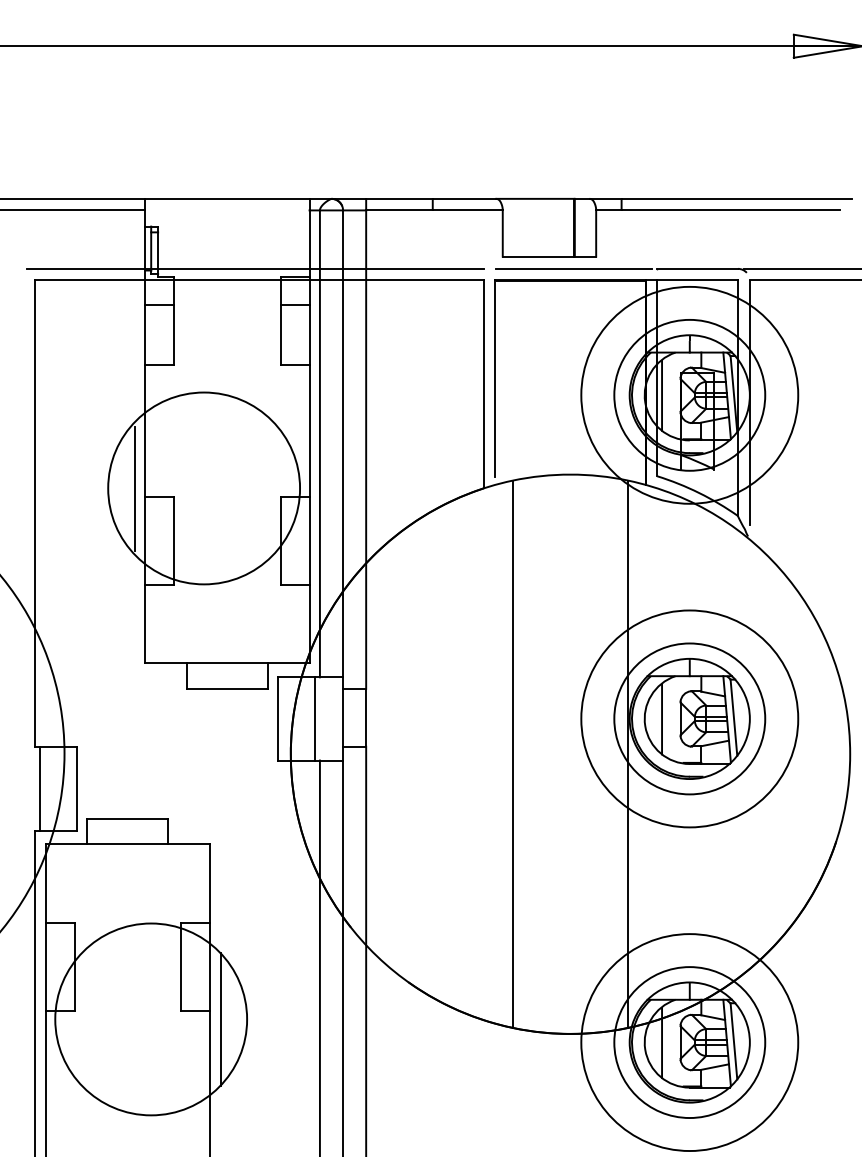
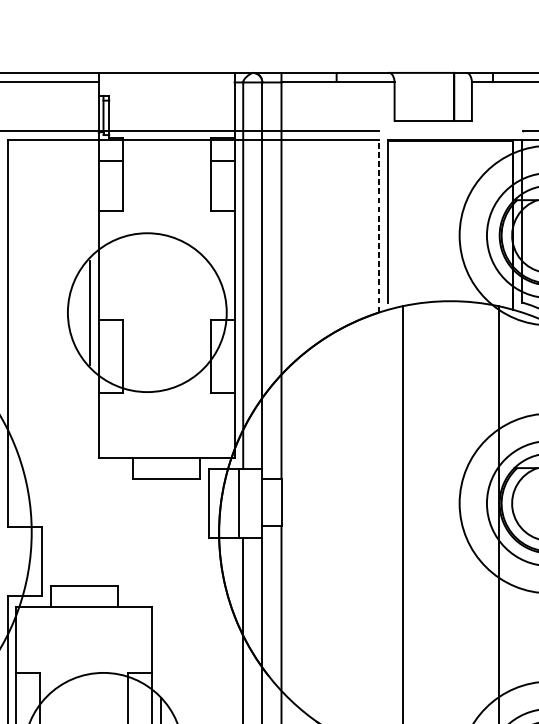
line: (573, 268) -> (453, 130), removed
line: (483, 384) -> (378, 226), solid -> dashed
line: (662, 395) -> (526, 235), removed
line: (662, 719) -> (526, 503), removed
line: (40, 788) -> (11, 561), removed

